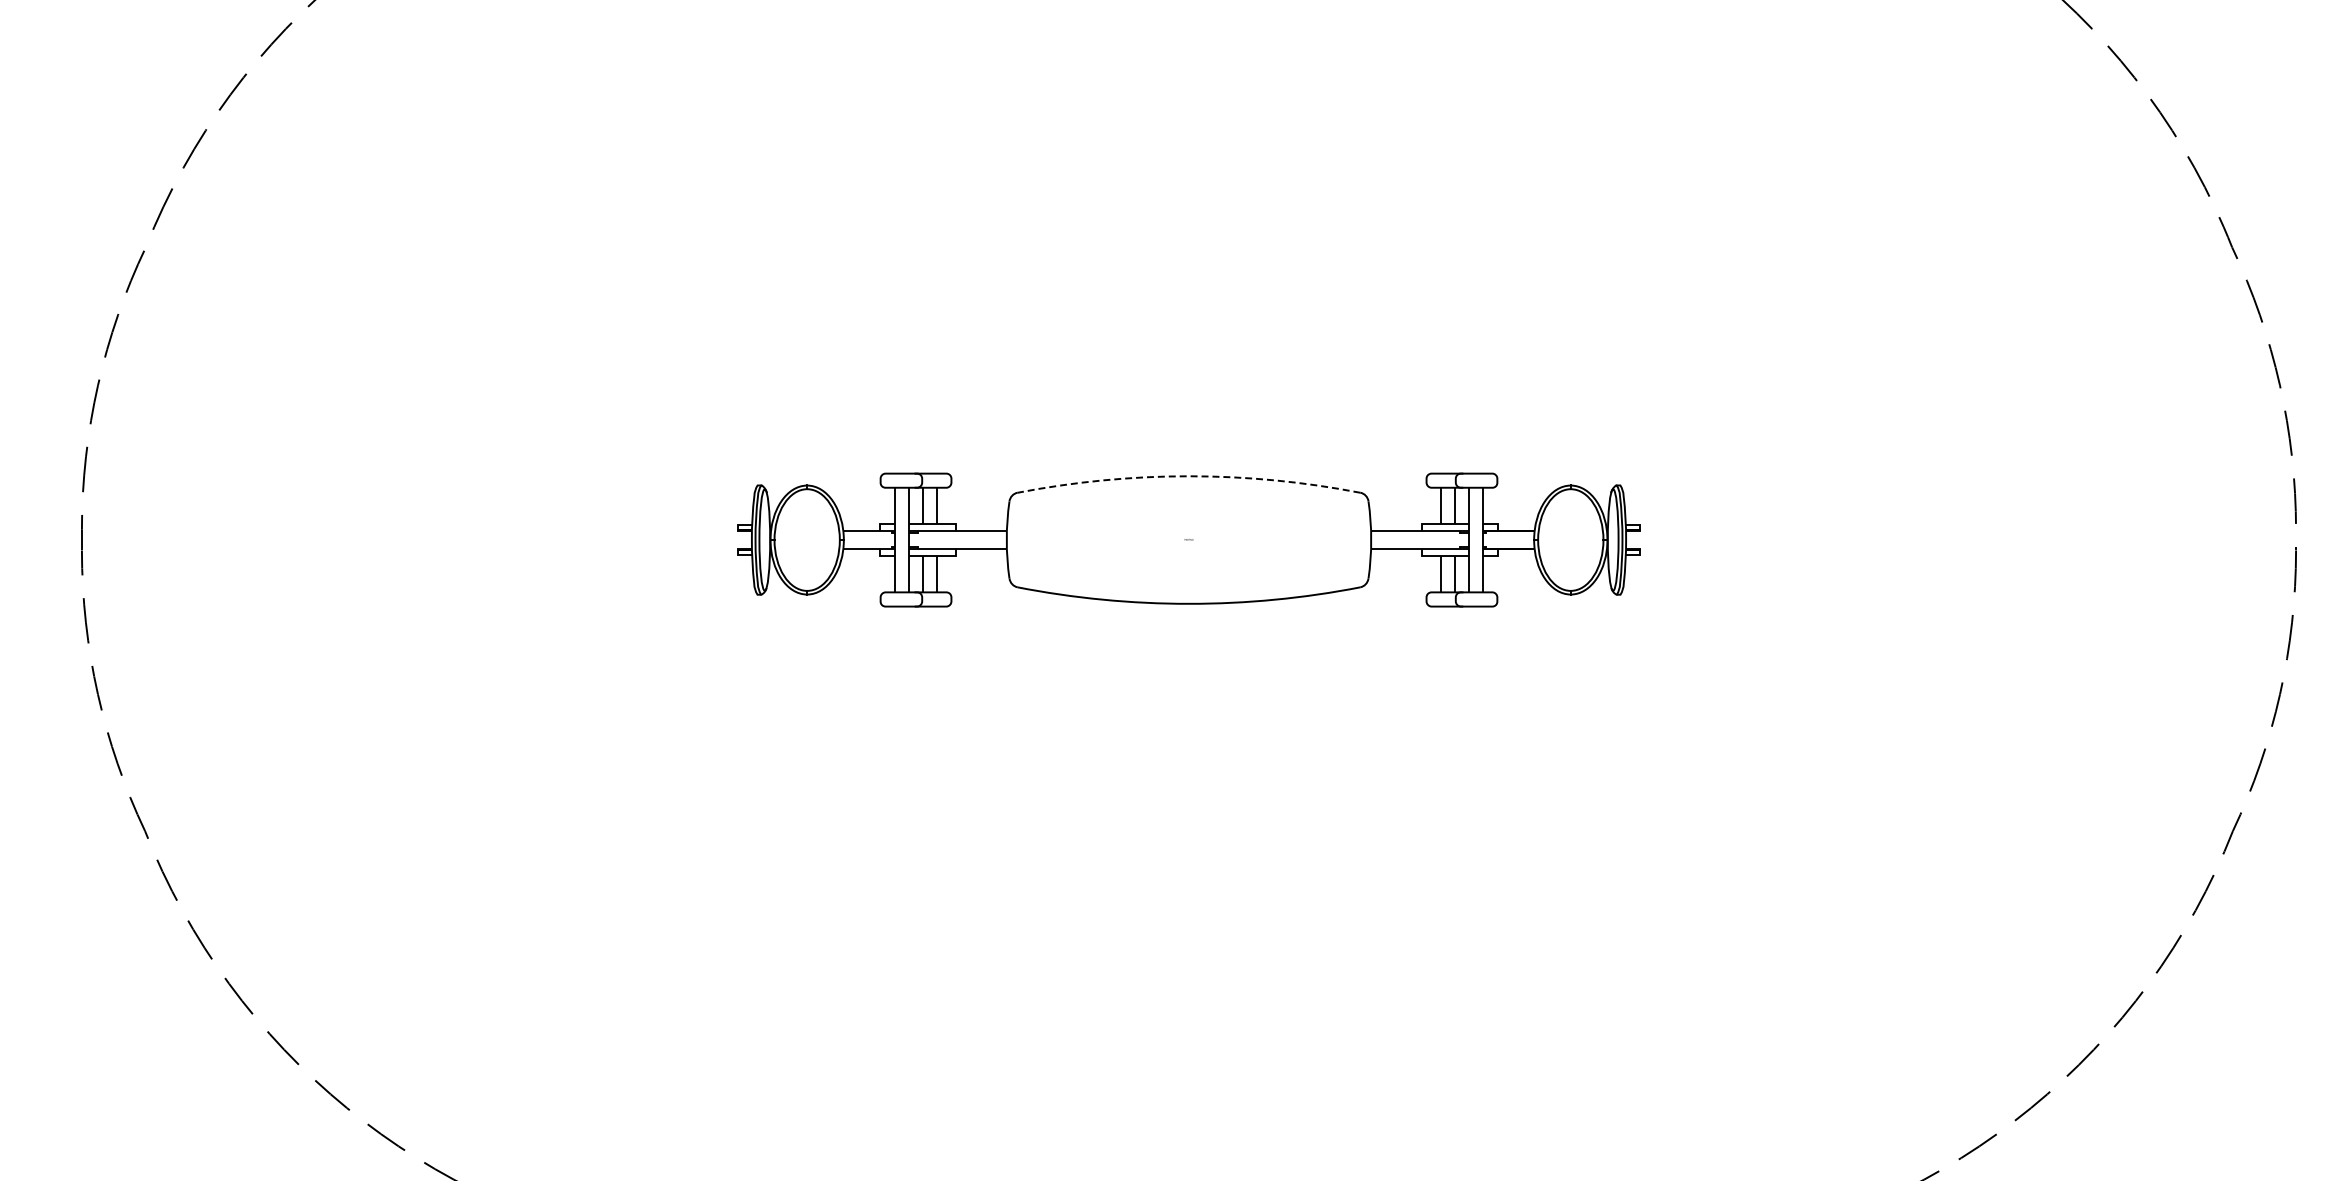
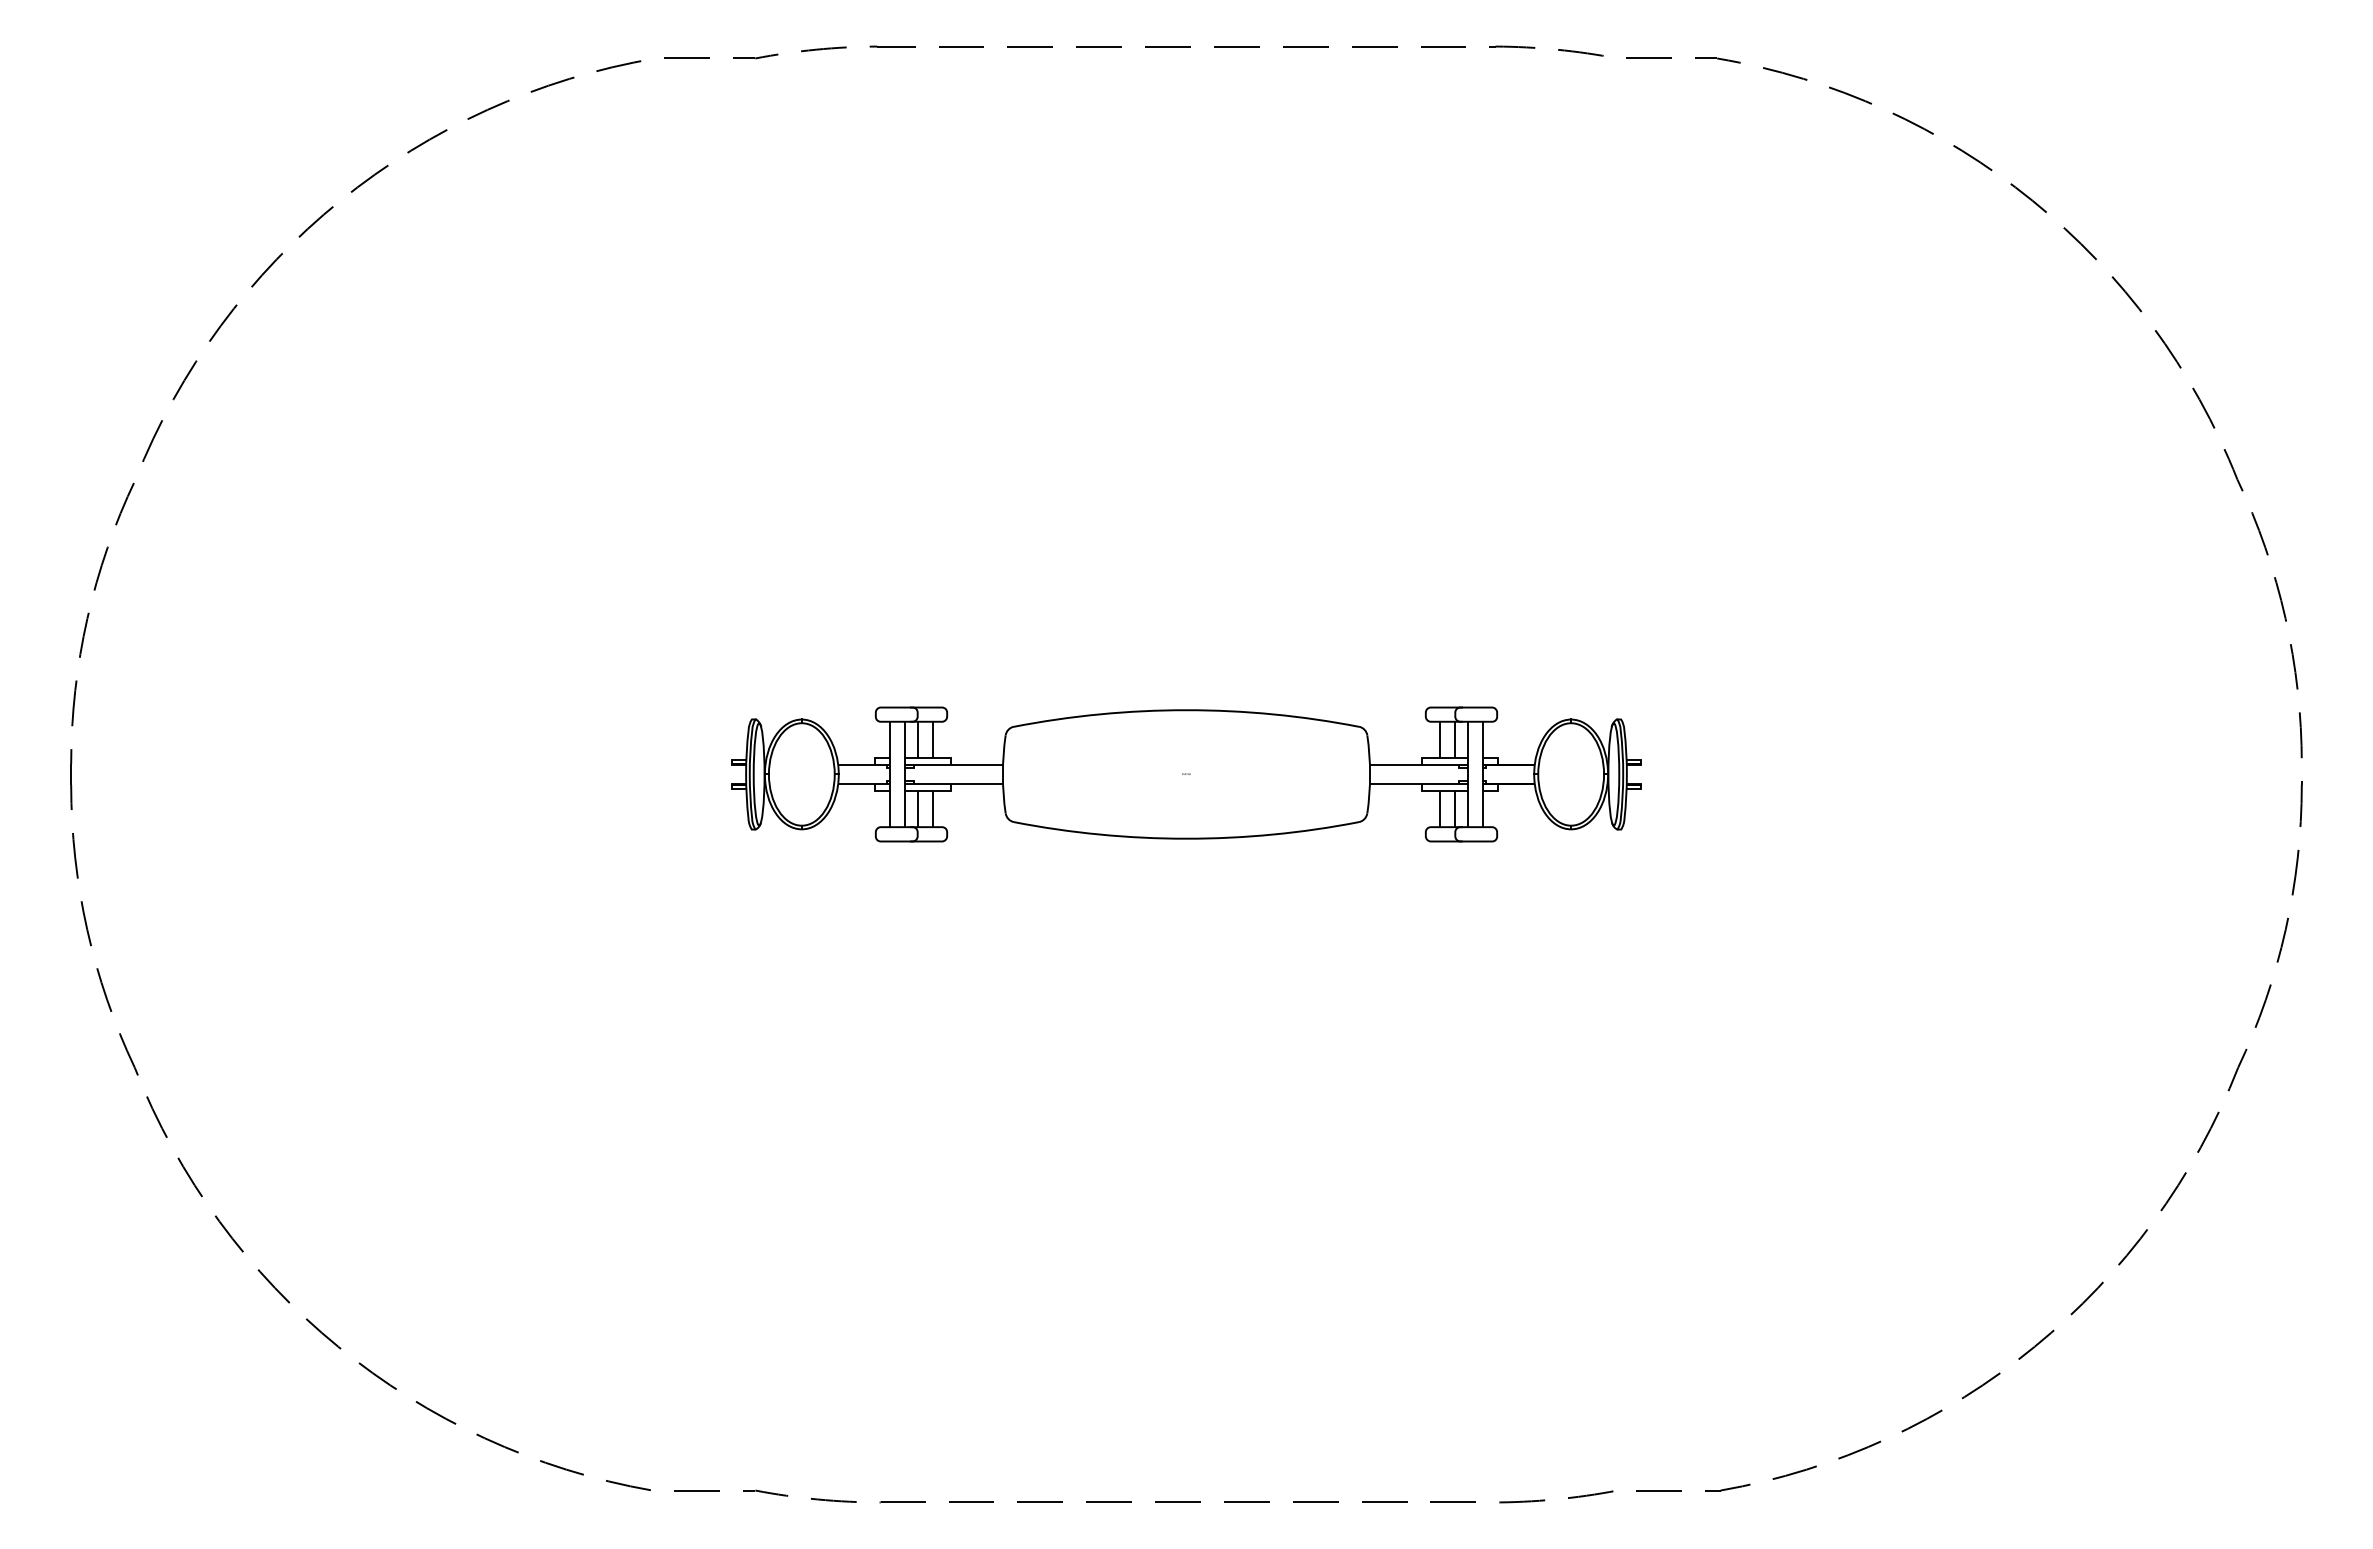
arc: (1189, 476) -> (1186, 710), dashed -> solid

